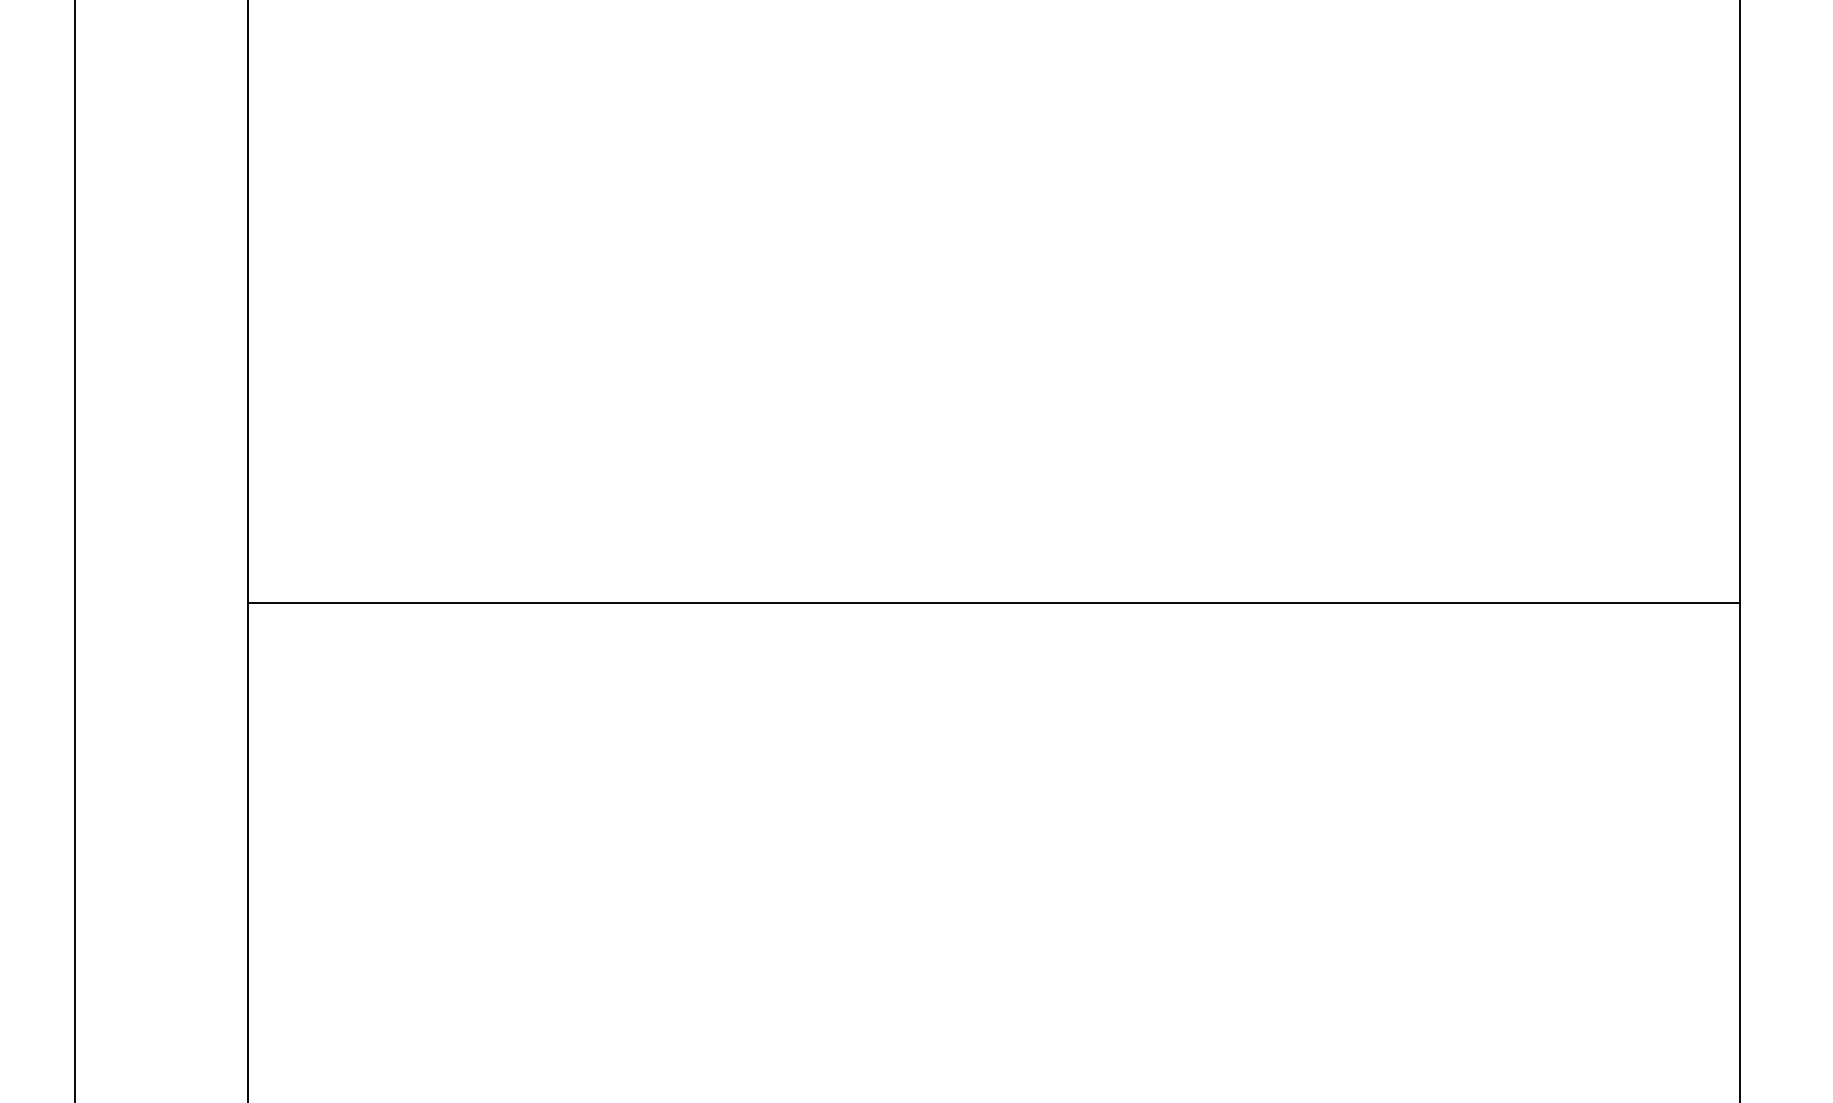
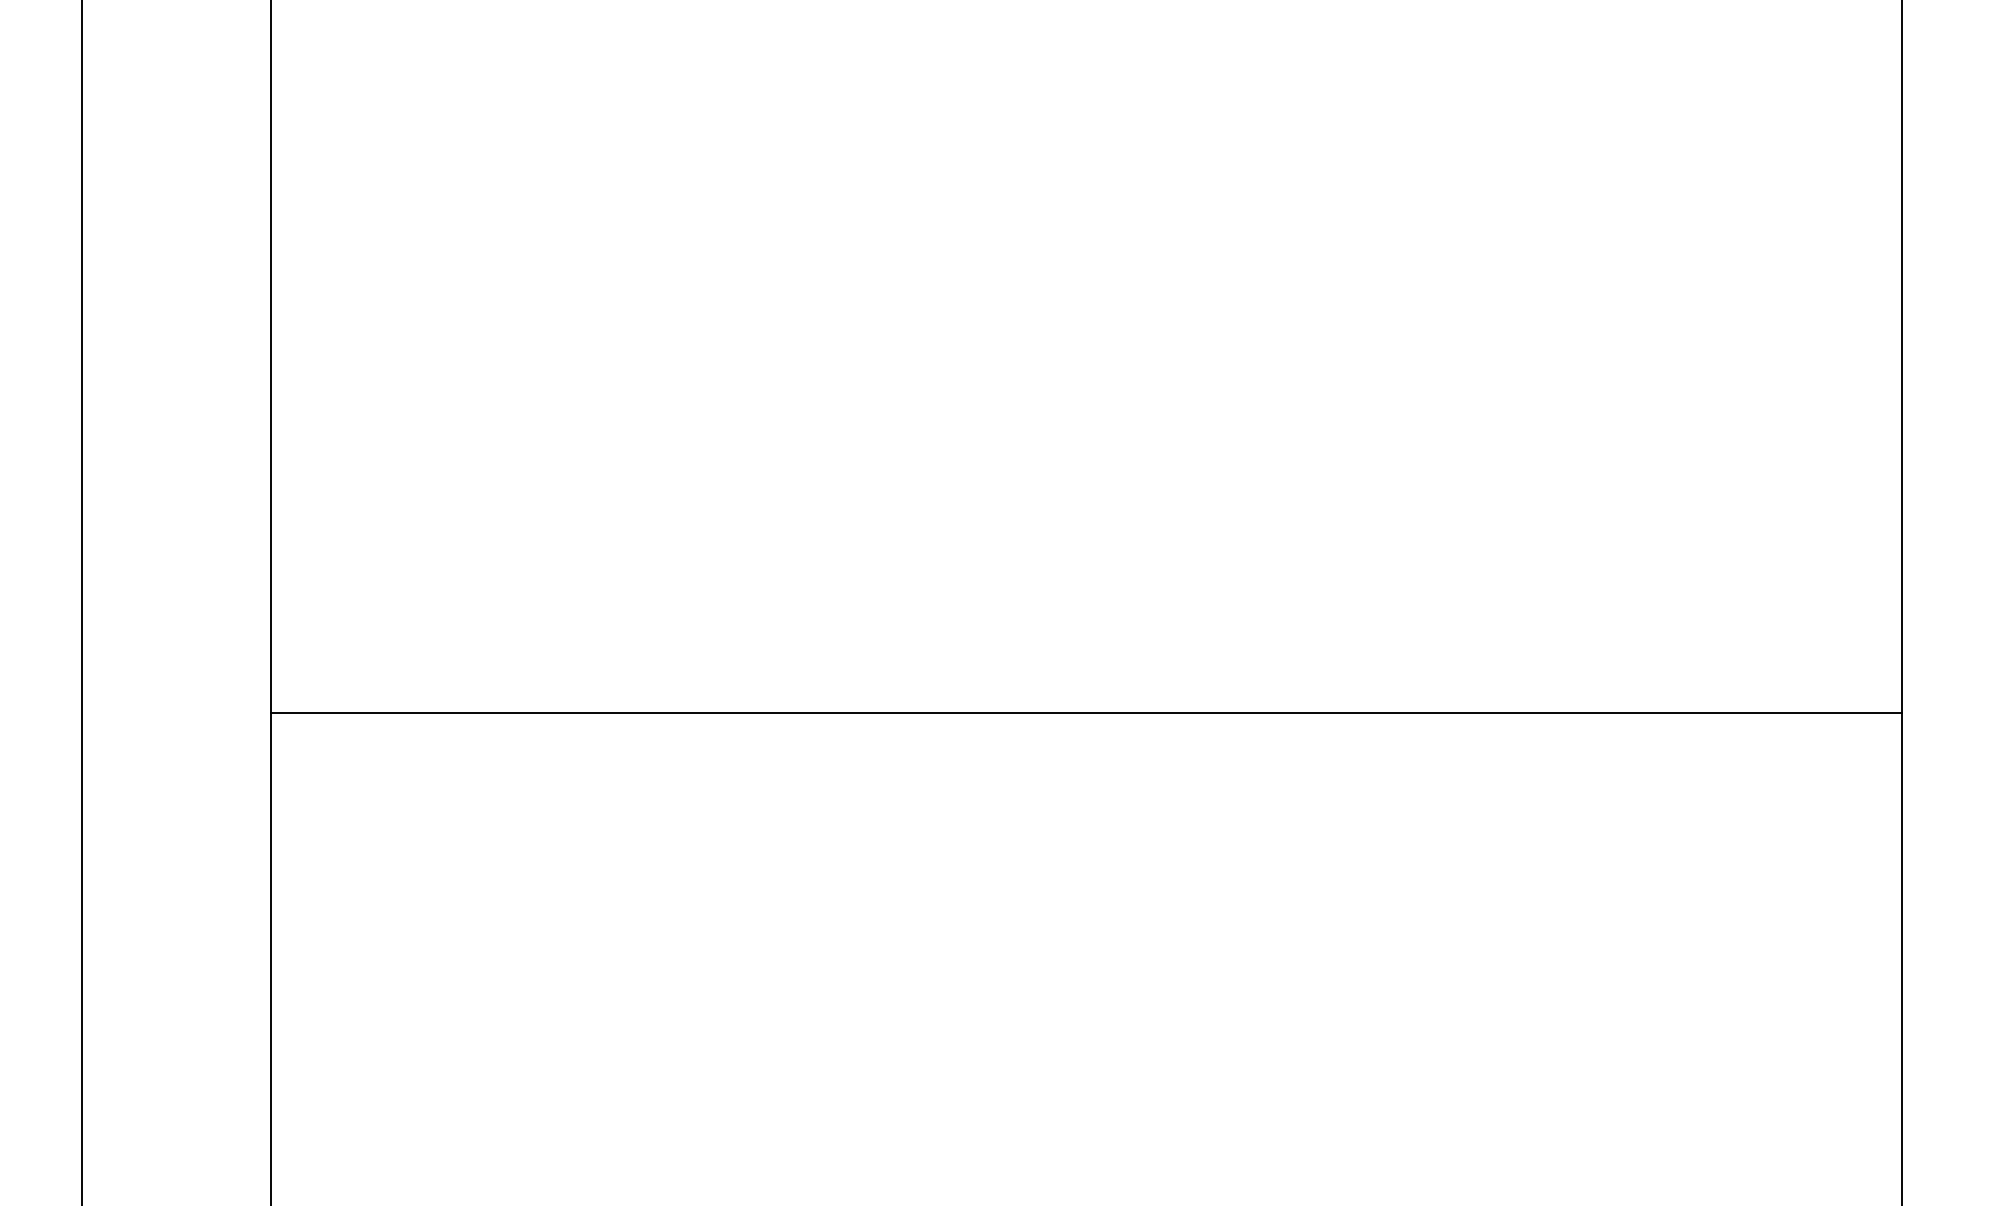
line: (993, 602) -> (1086, 713), moved

